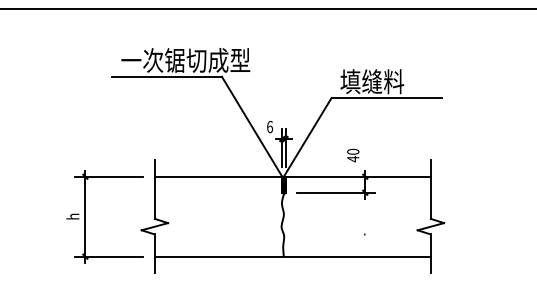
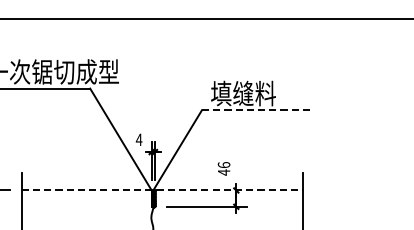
line: (387, 98) -> (258, 110), solid -> dashed
text: (269, 126) -> (138, 139), 6 -> 4
text: (353, 151) -> (224, 164), 40 -> 46
line: (292, 176) -> (162, 190), solid -> dashed

